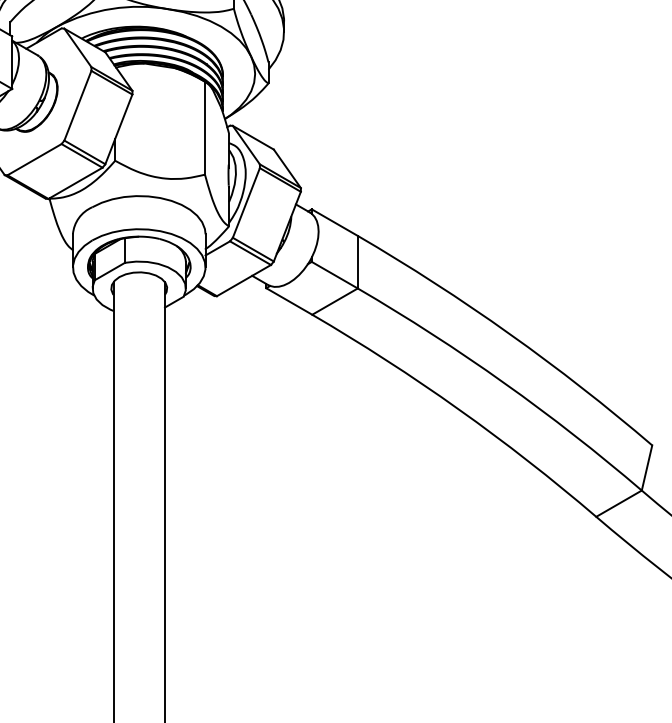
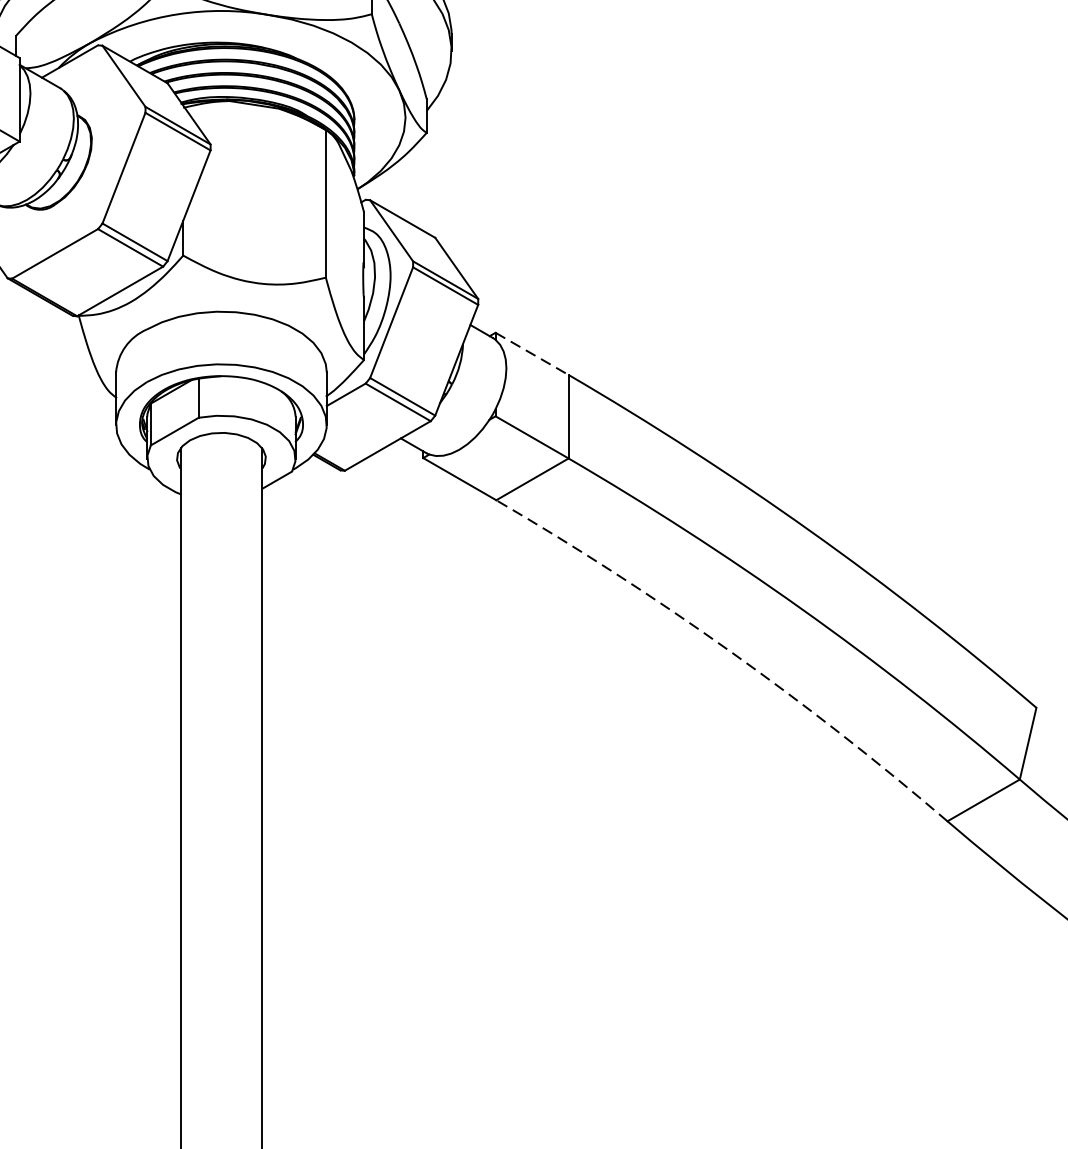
line: (334, 222) -> (531, 353), solid -> dashed
arc: (458, 409) -> (728, 650), solid -> dashed

